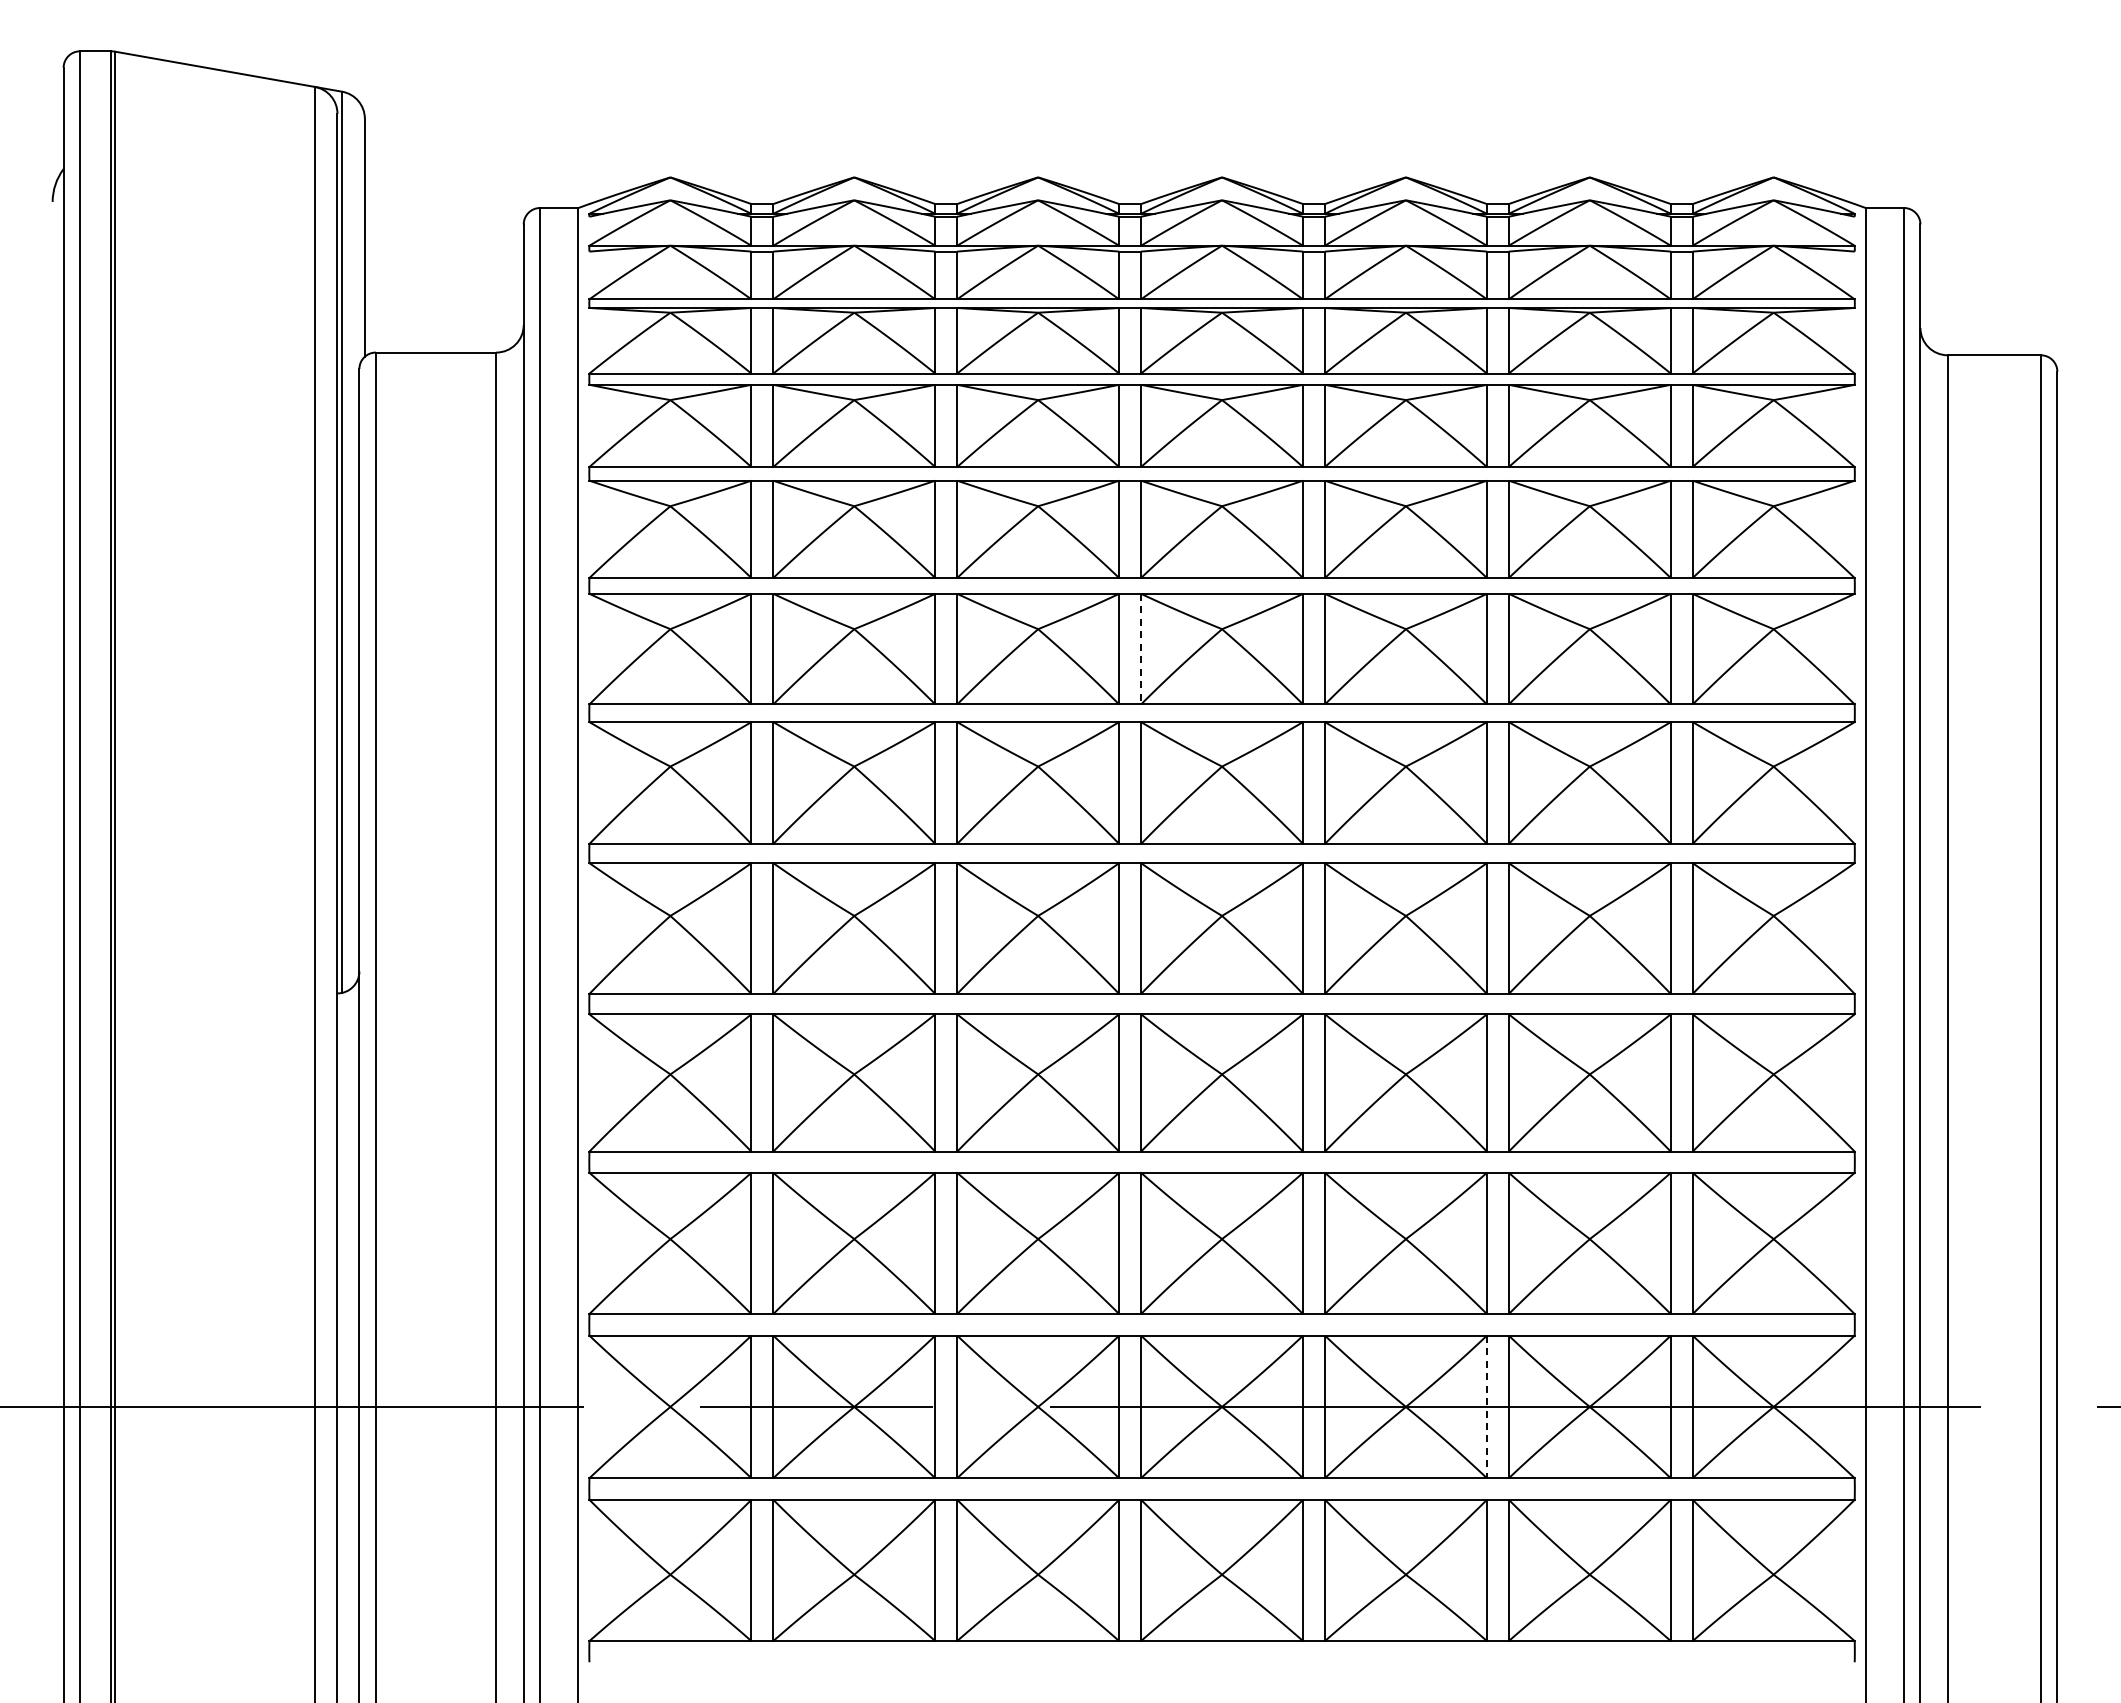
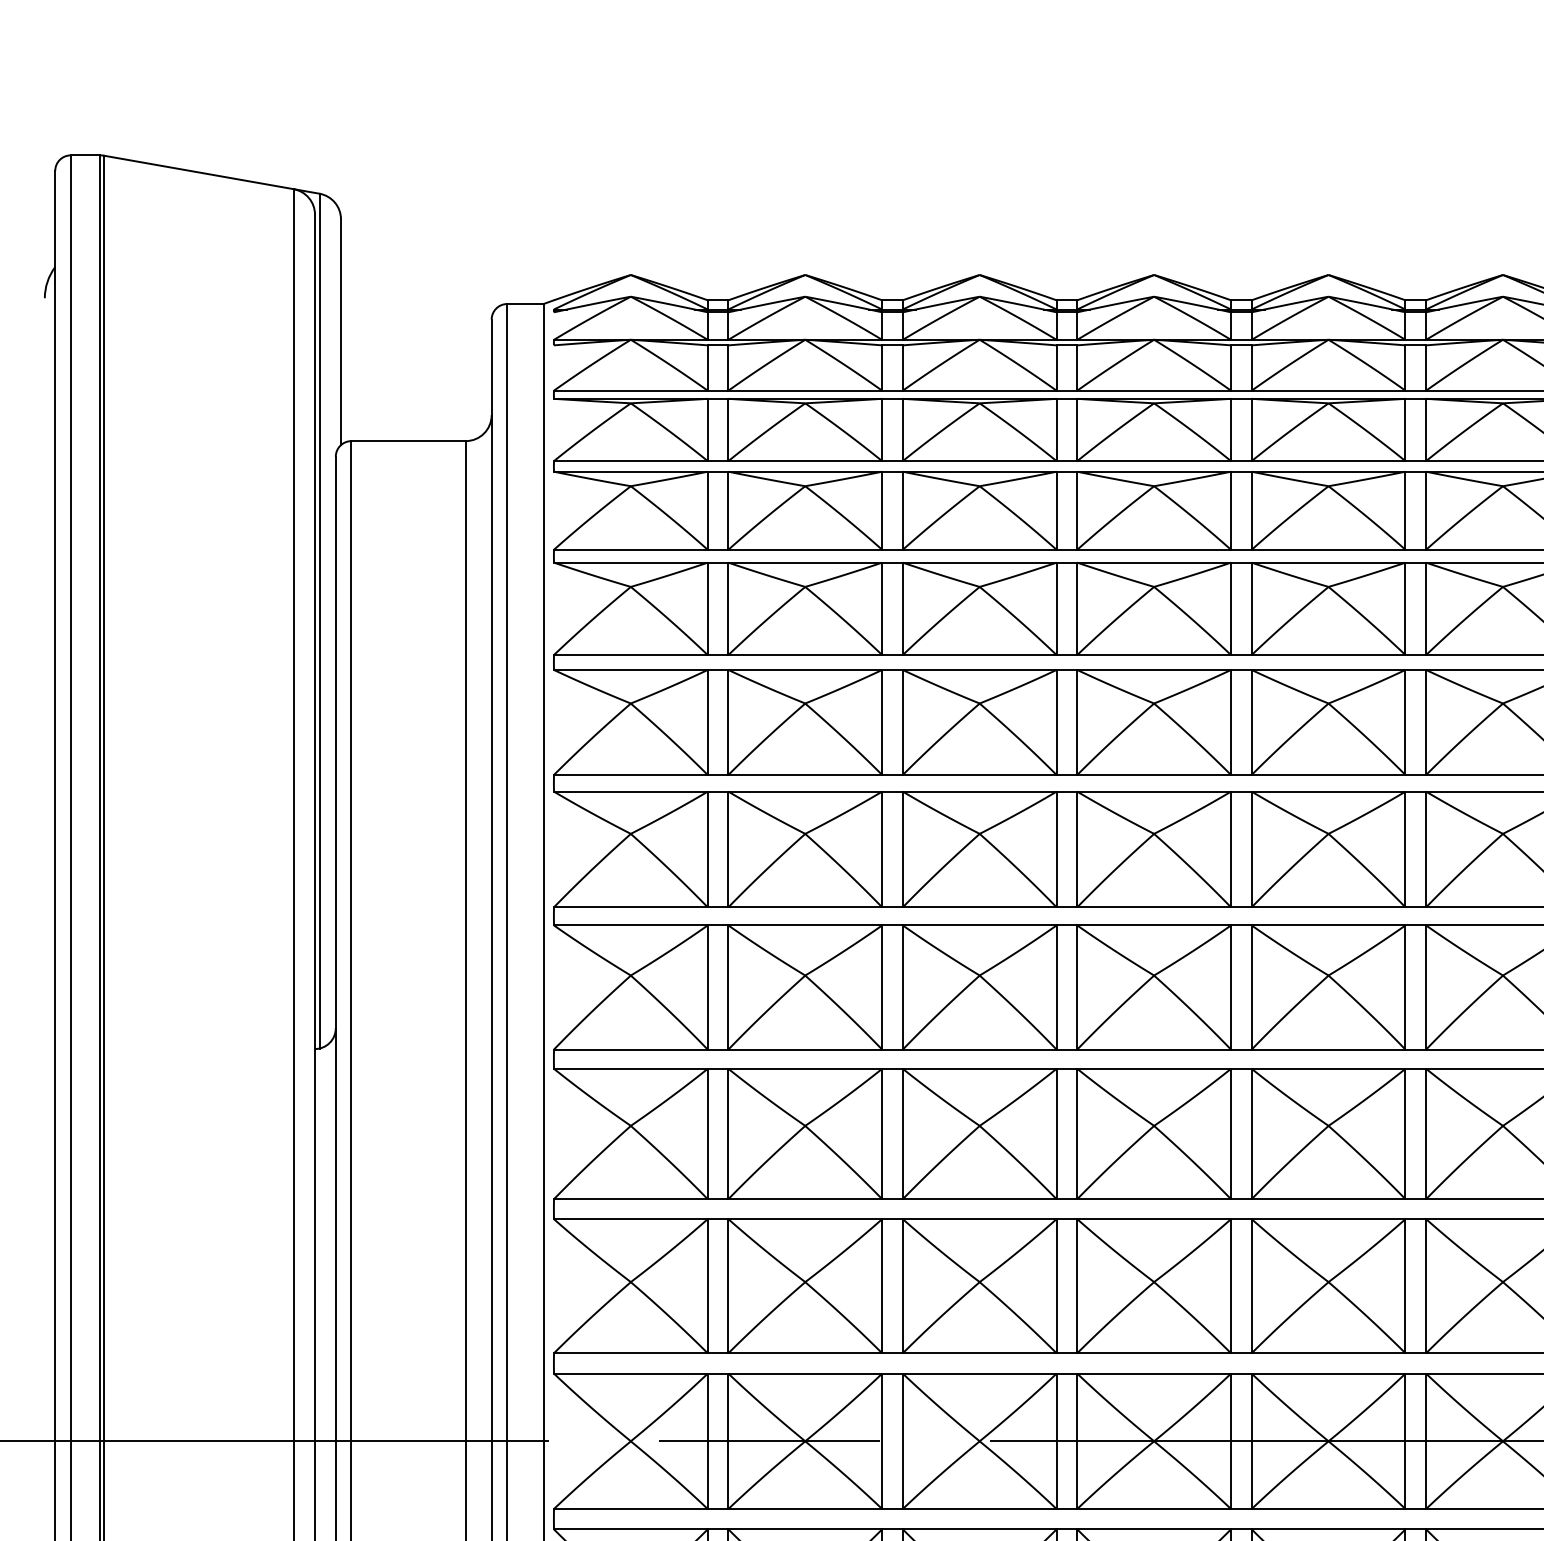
line: (1141, 649) -> (1077, 722), dashed -> solid
line: (1486, 1407) -> (1404, 1441), dashed -> solid

